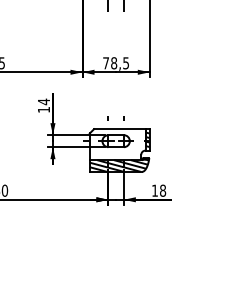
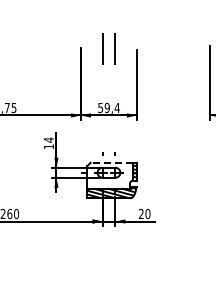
text: (115, 63) -> (108, 108), 78,5 -> 59,4
line: (119, 128) -> (111, 162), solid -> dashed
text: (158, 190) -> (144, 213), 18 -> 20

